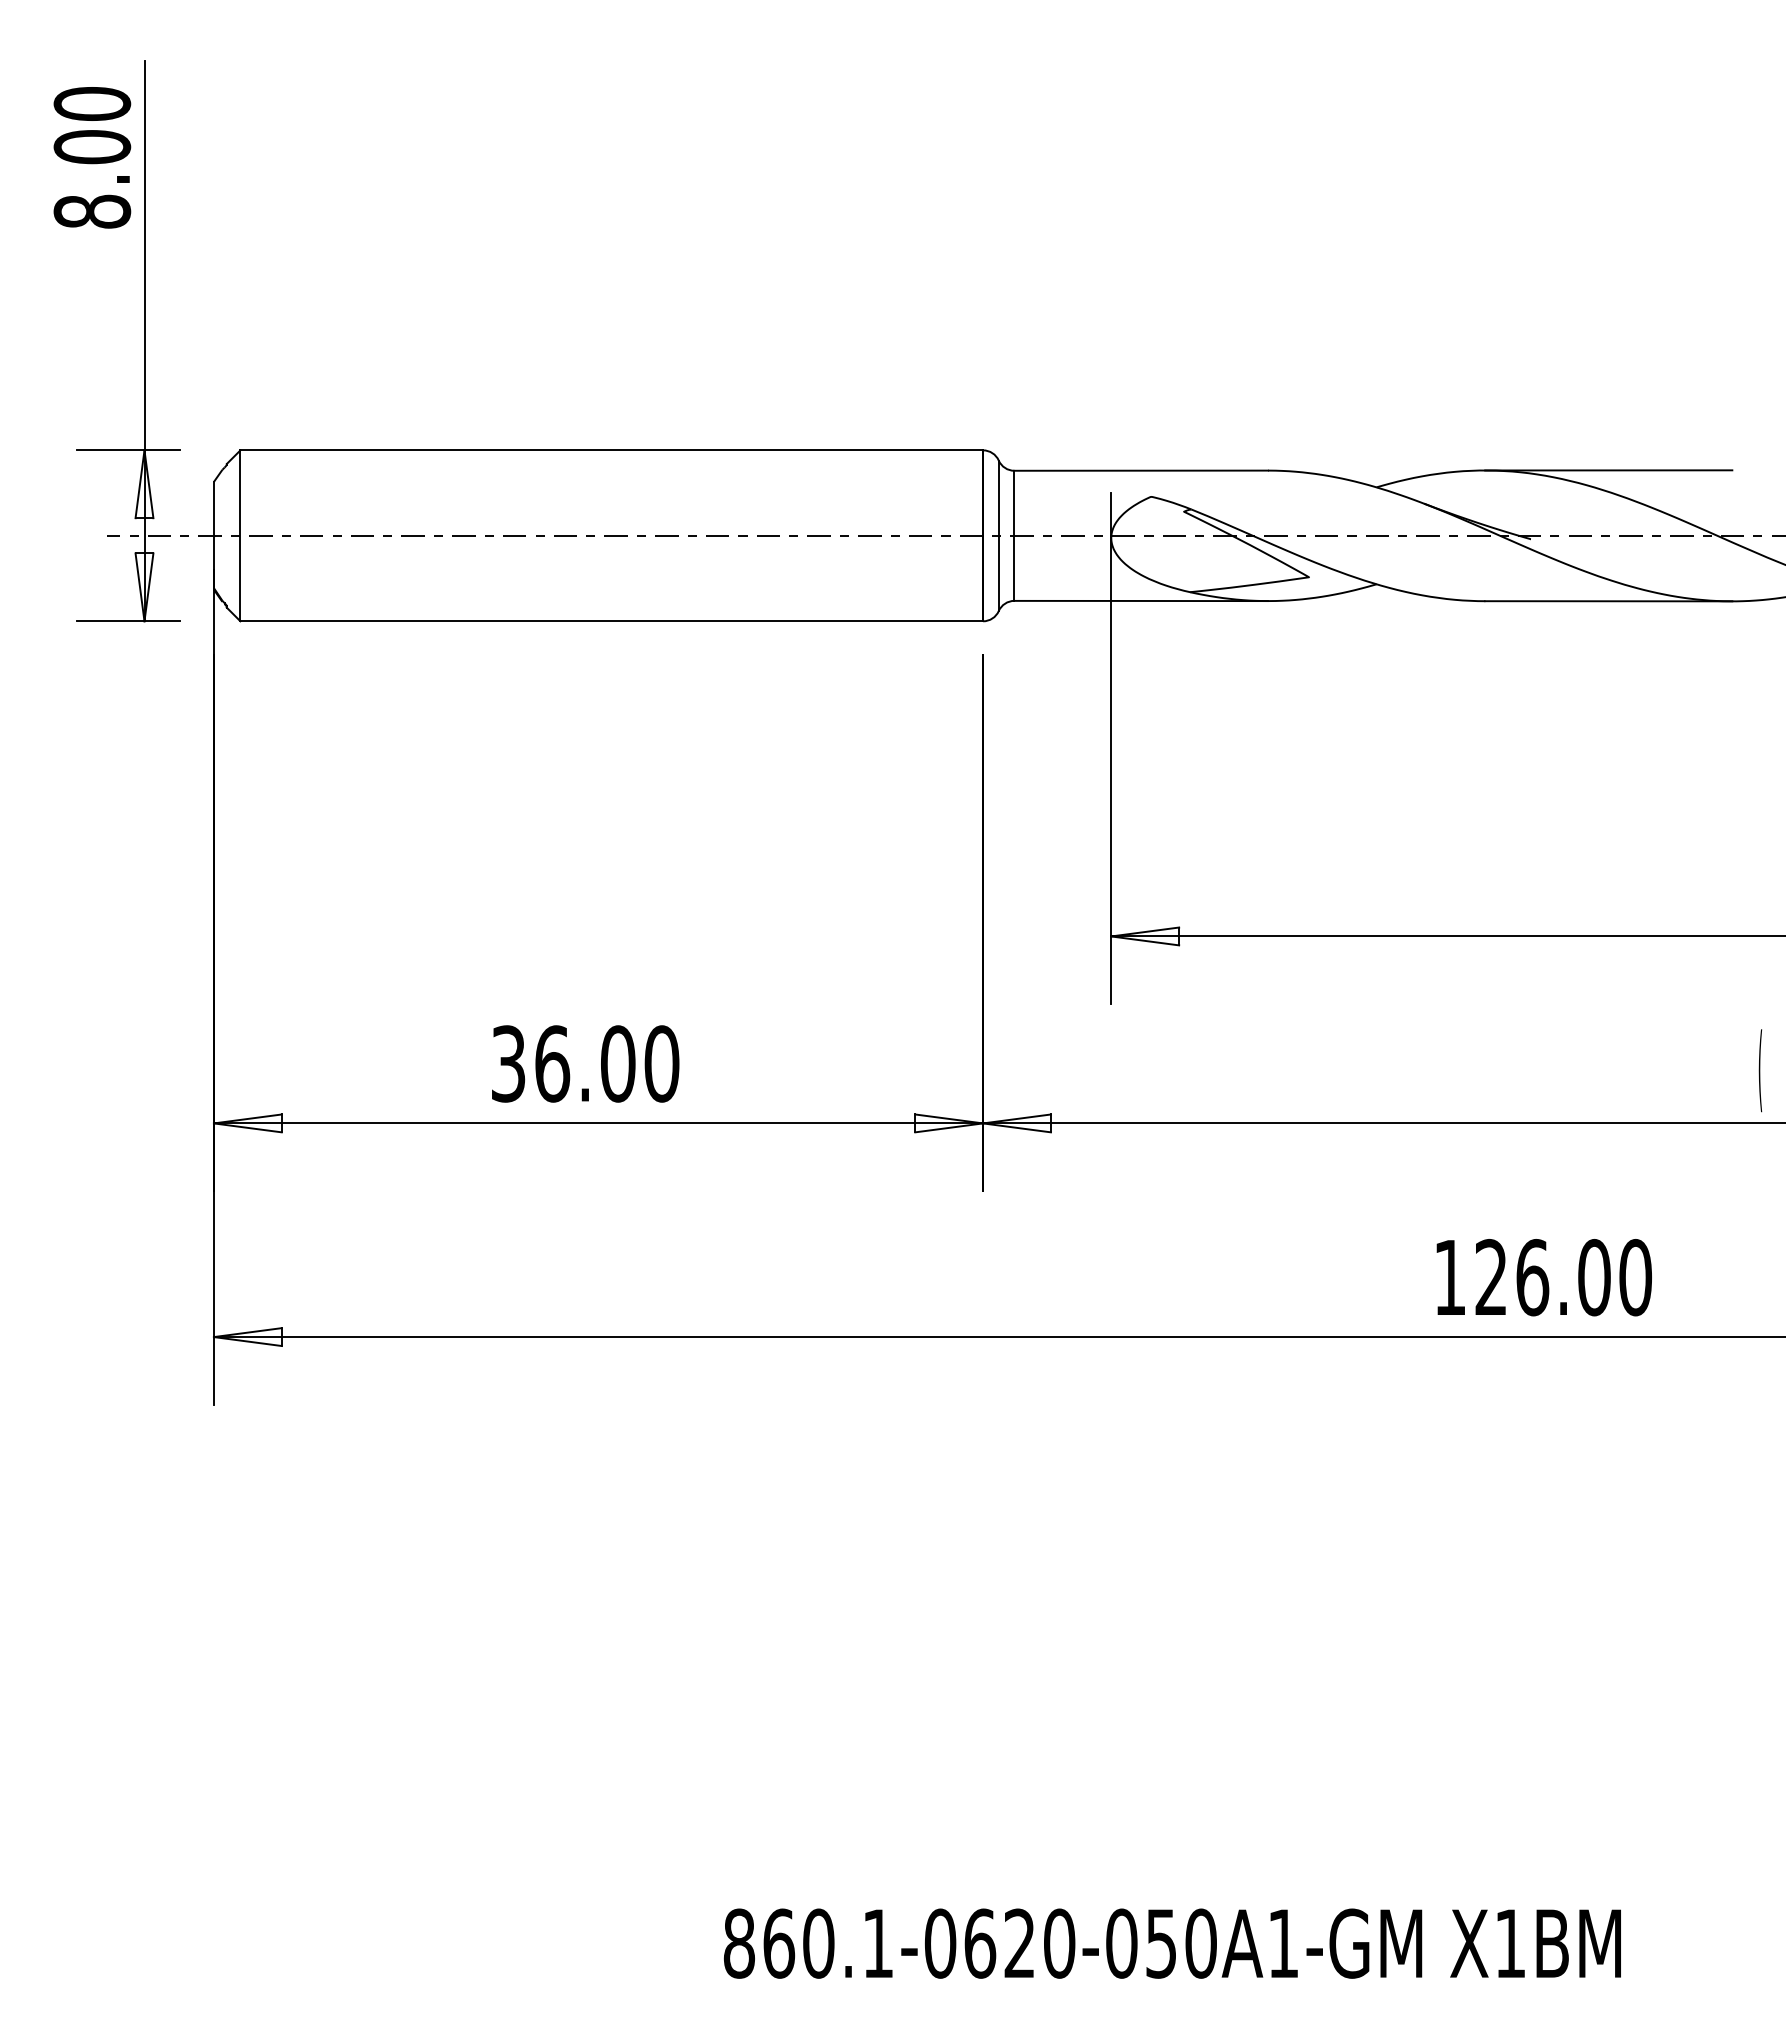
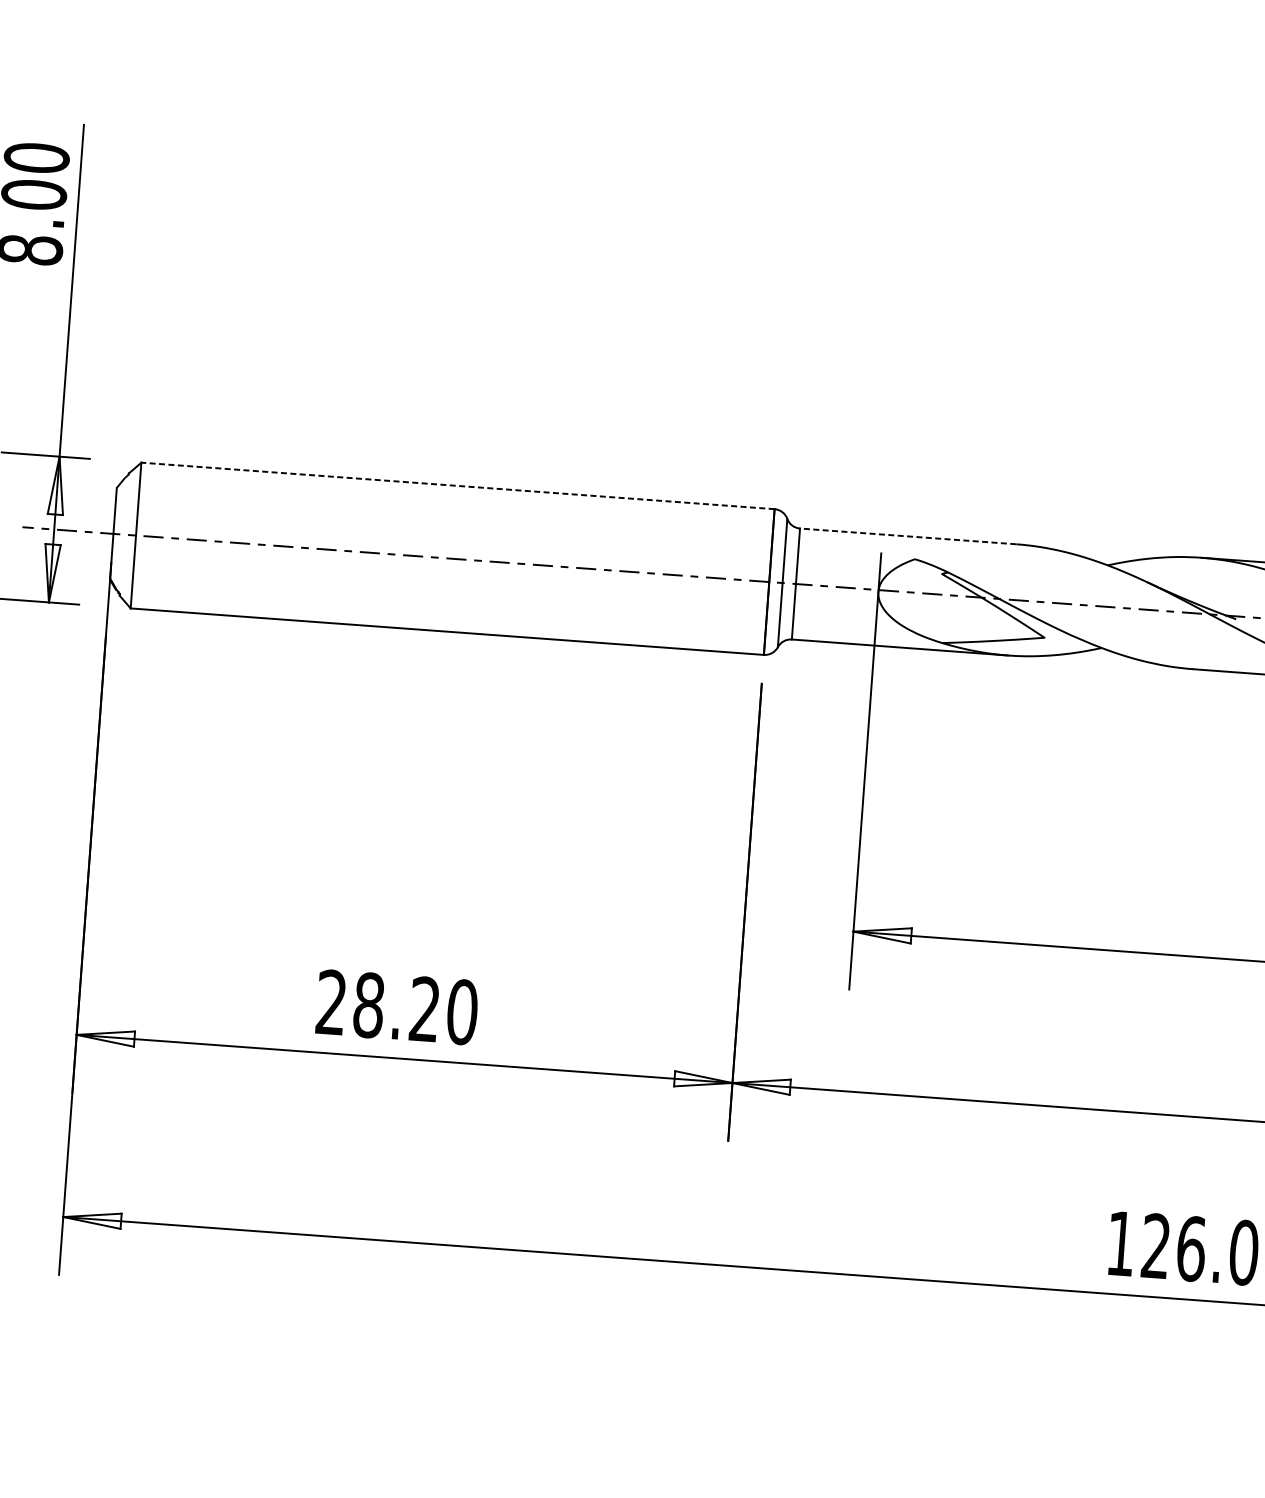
line: (611, 450) -> (457, 486), solid -> dashed
line: (1141, 470) -> (908, 536), solid -> dashed
text: (563, 1063) -> (378, 1005), 36.00 -> 28.20

